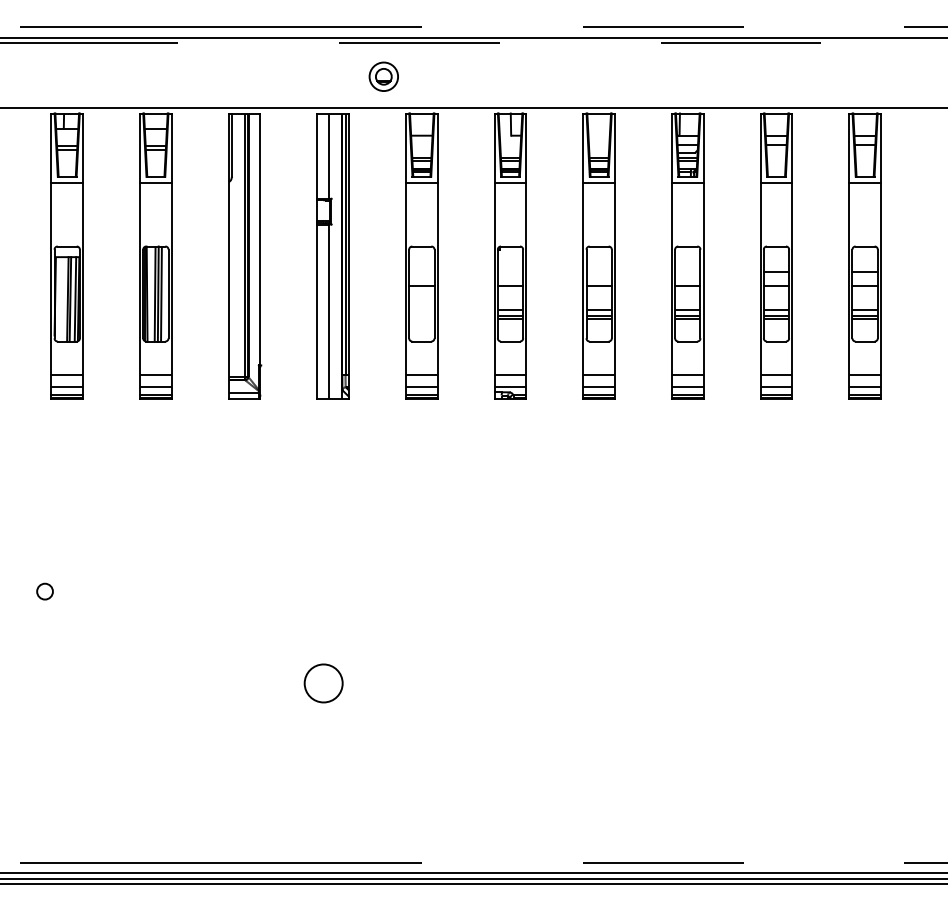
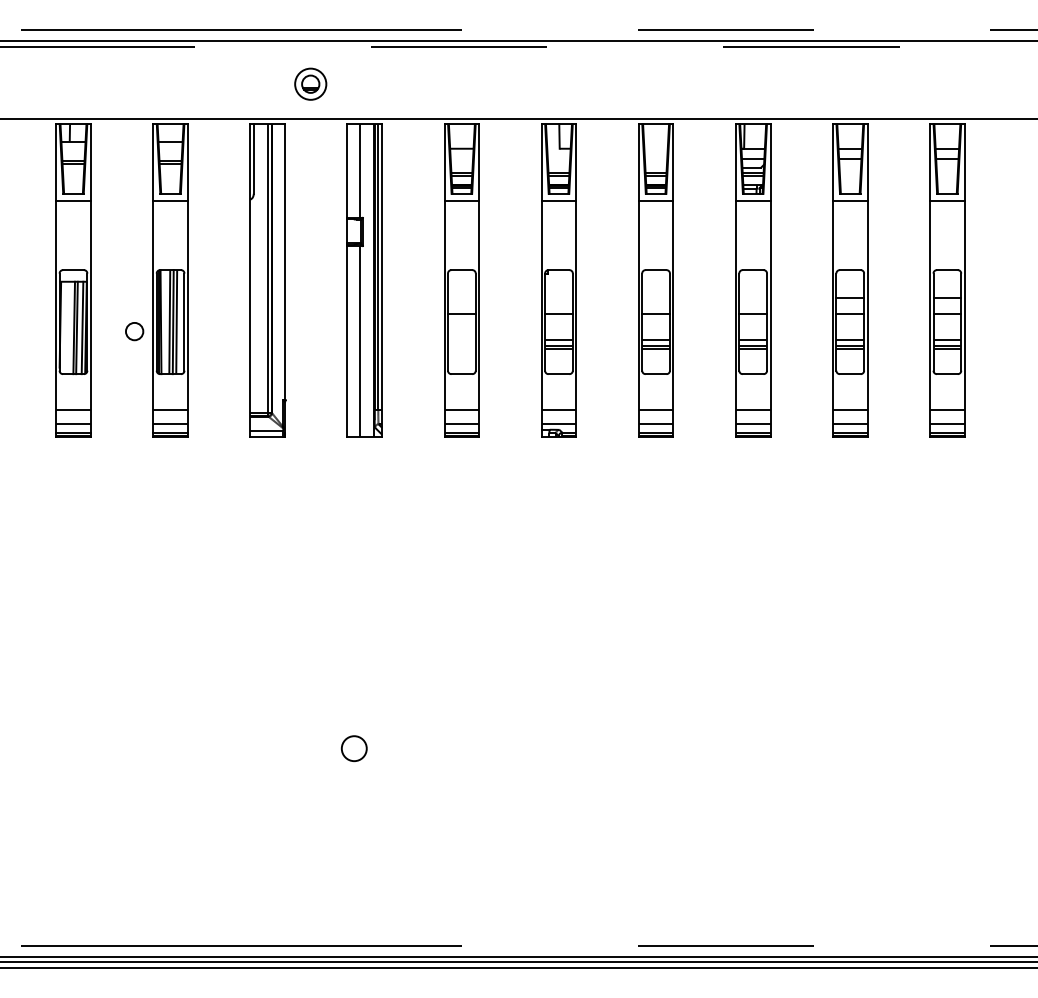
part: (383, 76) -> (310, 83), moved
circle: (44, 591) -> (134, 331), moved
circle: (323, 683) -> (354, 748), size x0.6

